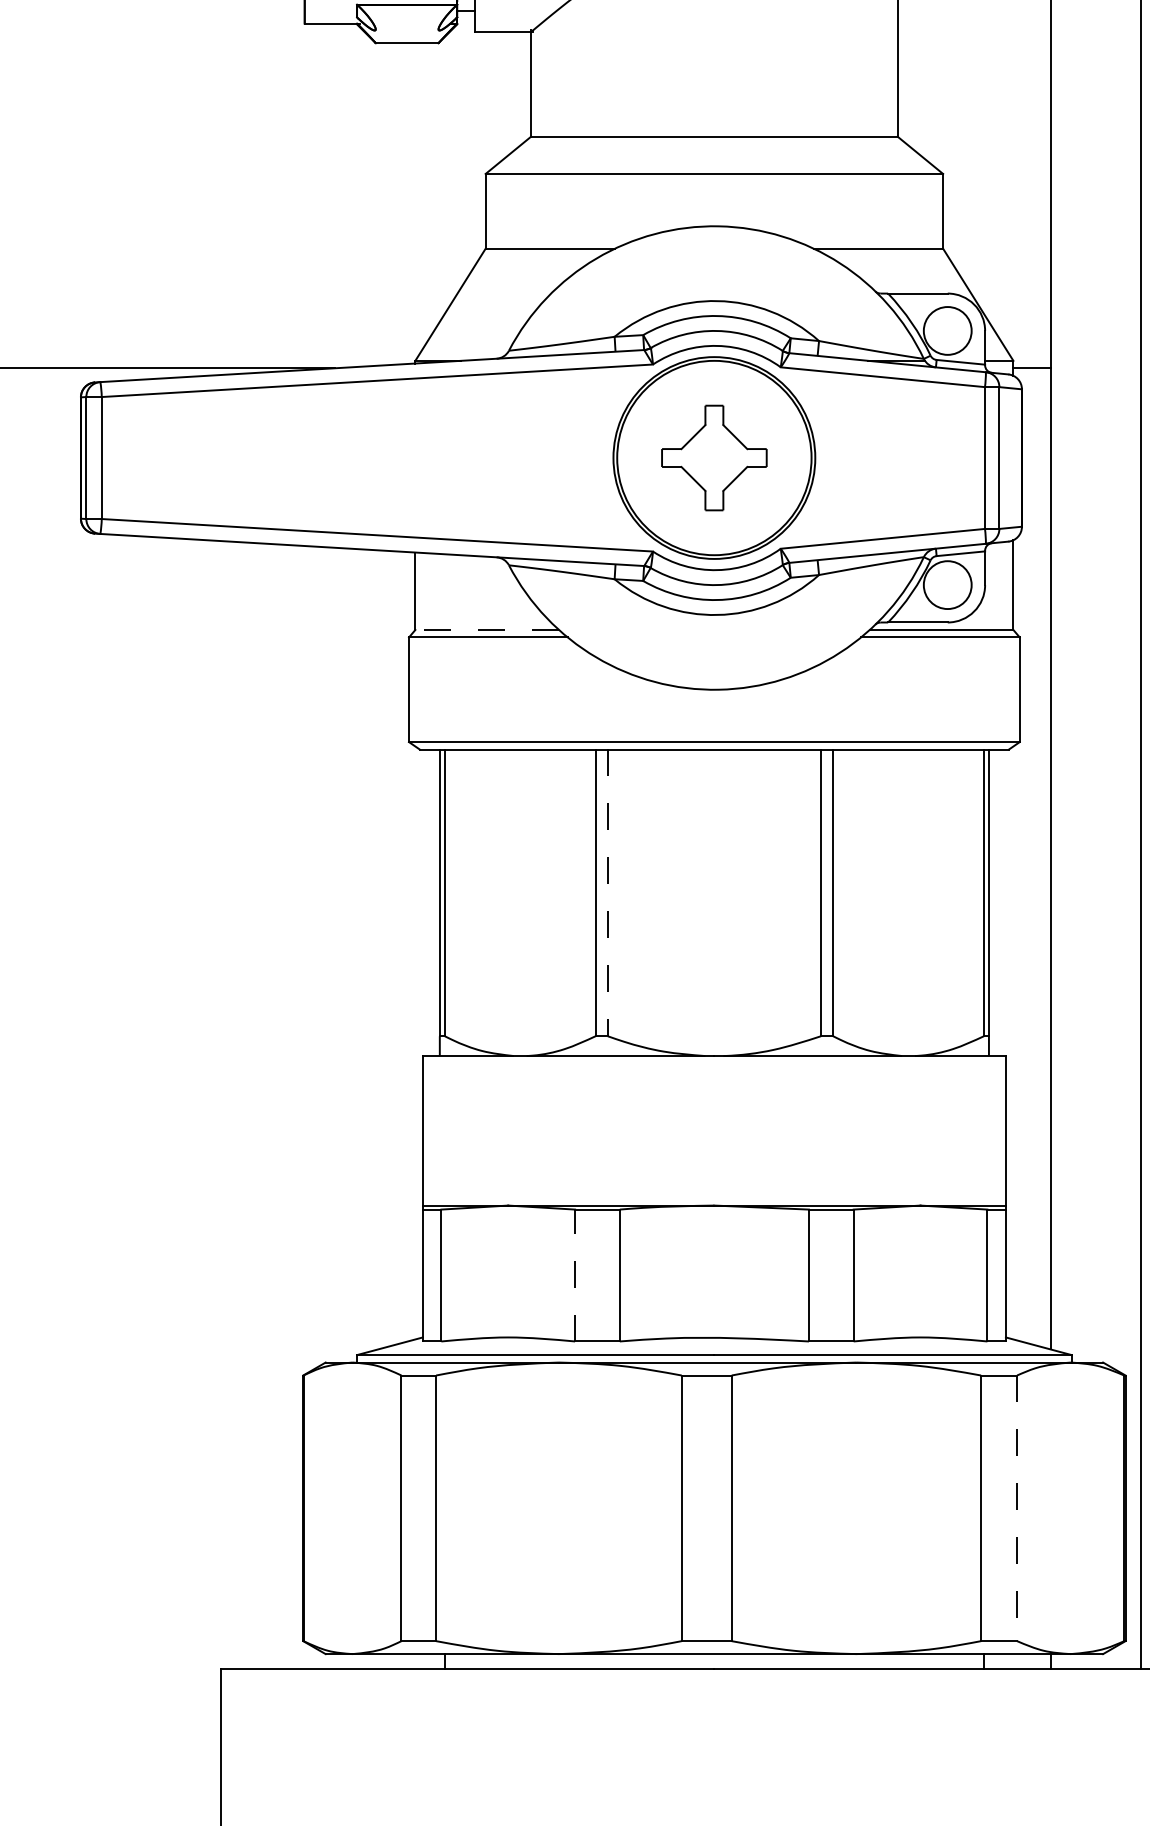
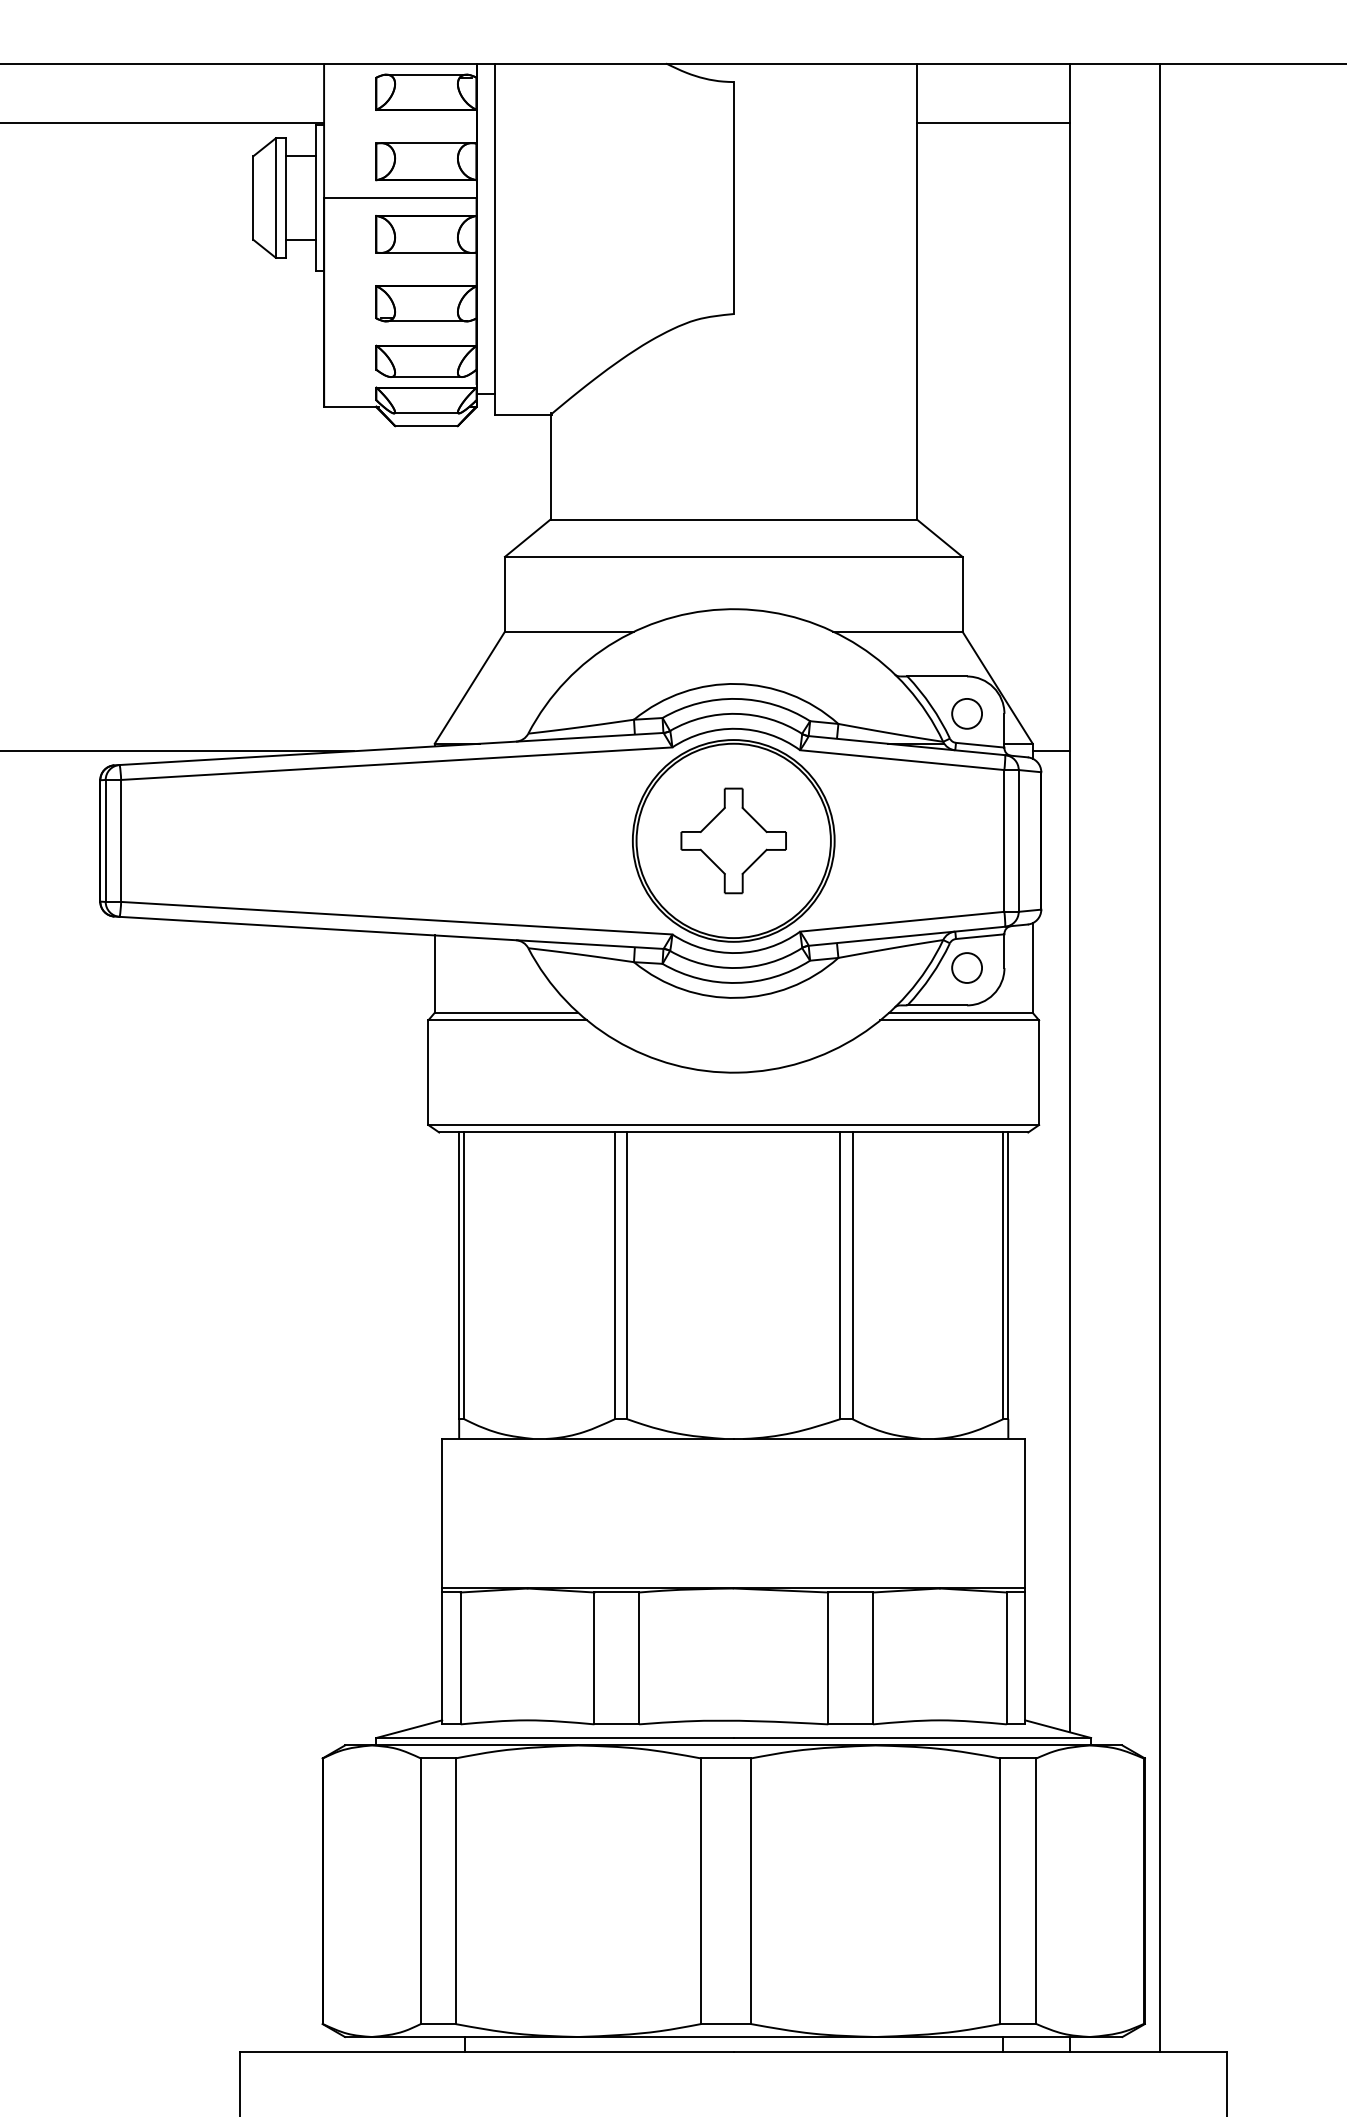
line: (407, 30) -> (426, 413), added
circle: (948, 330) -> (967, 713), size x0.62
circle: (948, 584) -> (967, 967), size x0.62
line: (487, 629) -> (506, 1012), dashed -> solid
line: (608, 893) -> (627, 1276), dashed -> solid
line: (575, 1275) -> (594, 1658), dashed -> solid
line: (1017, 1508) -> (1036, 1891), dashed -> solid

